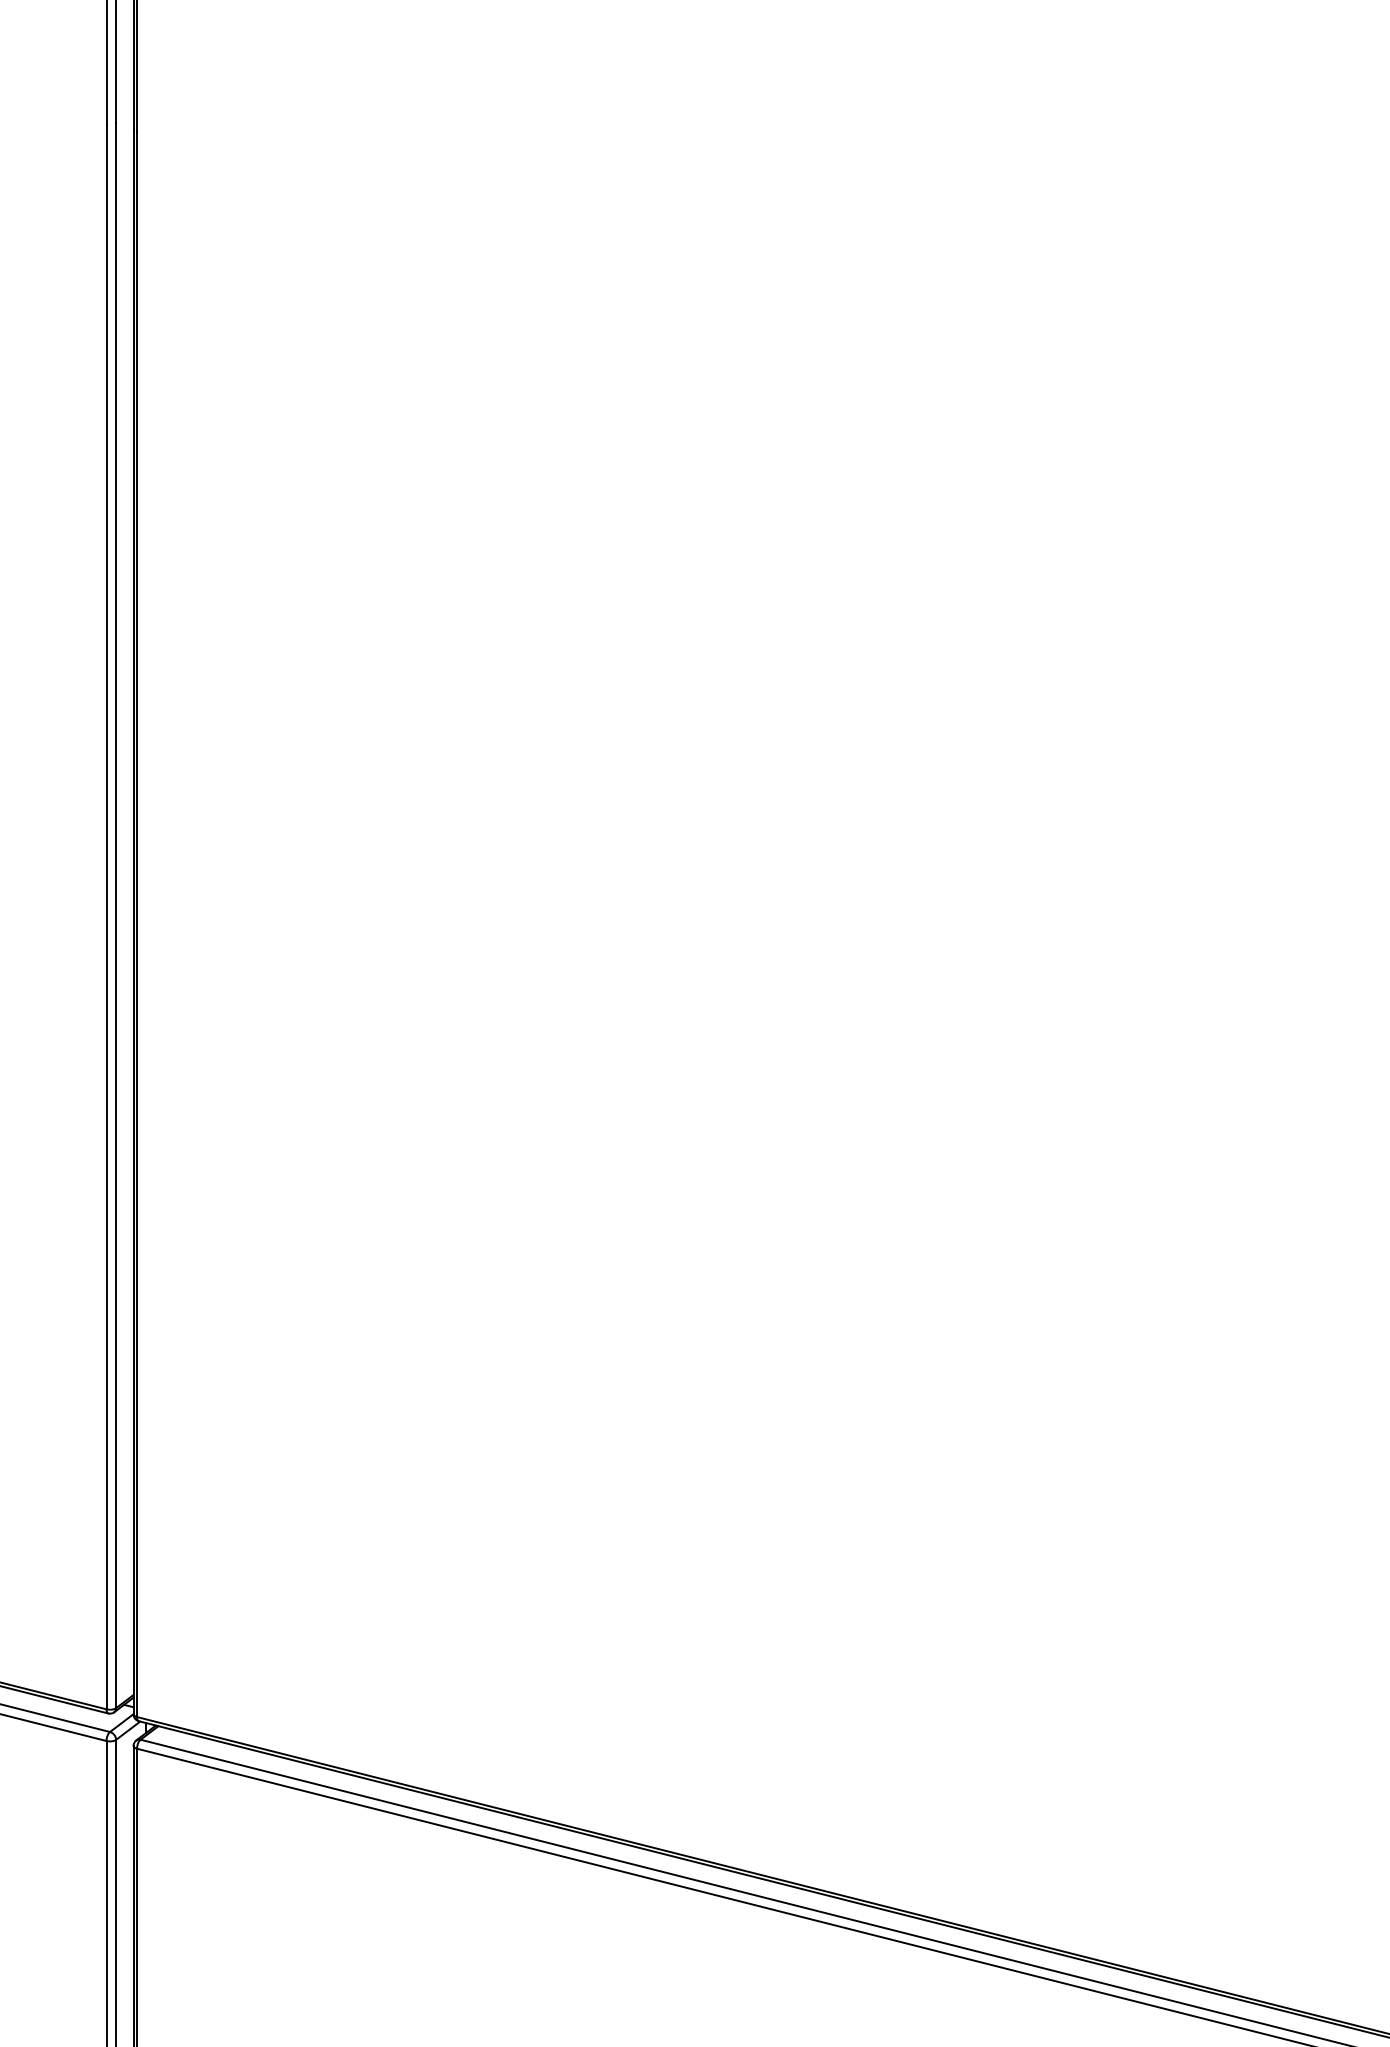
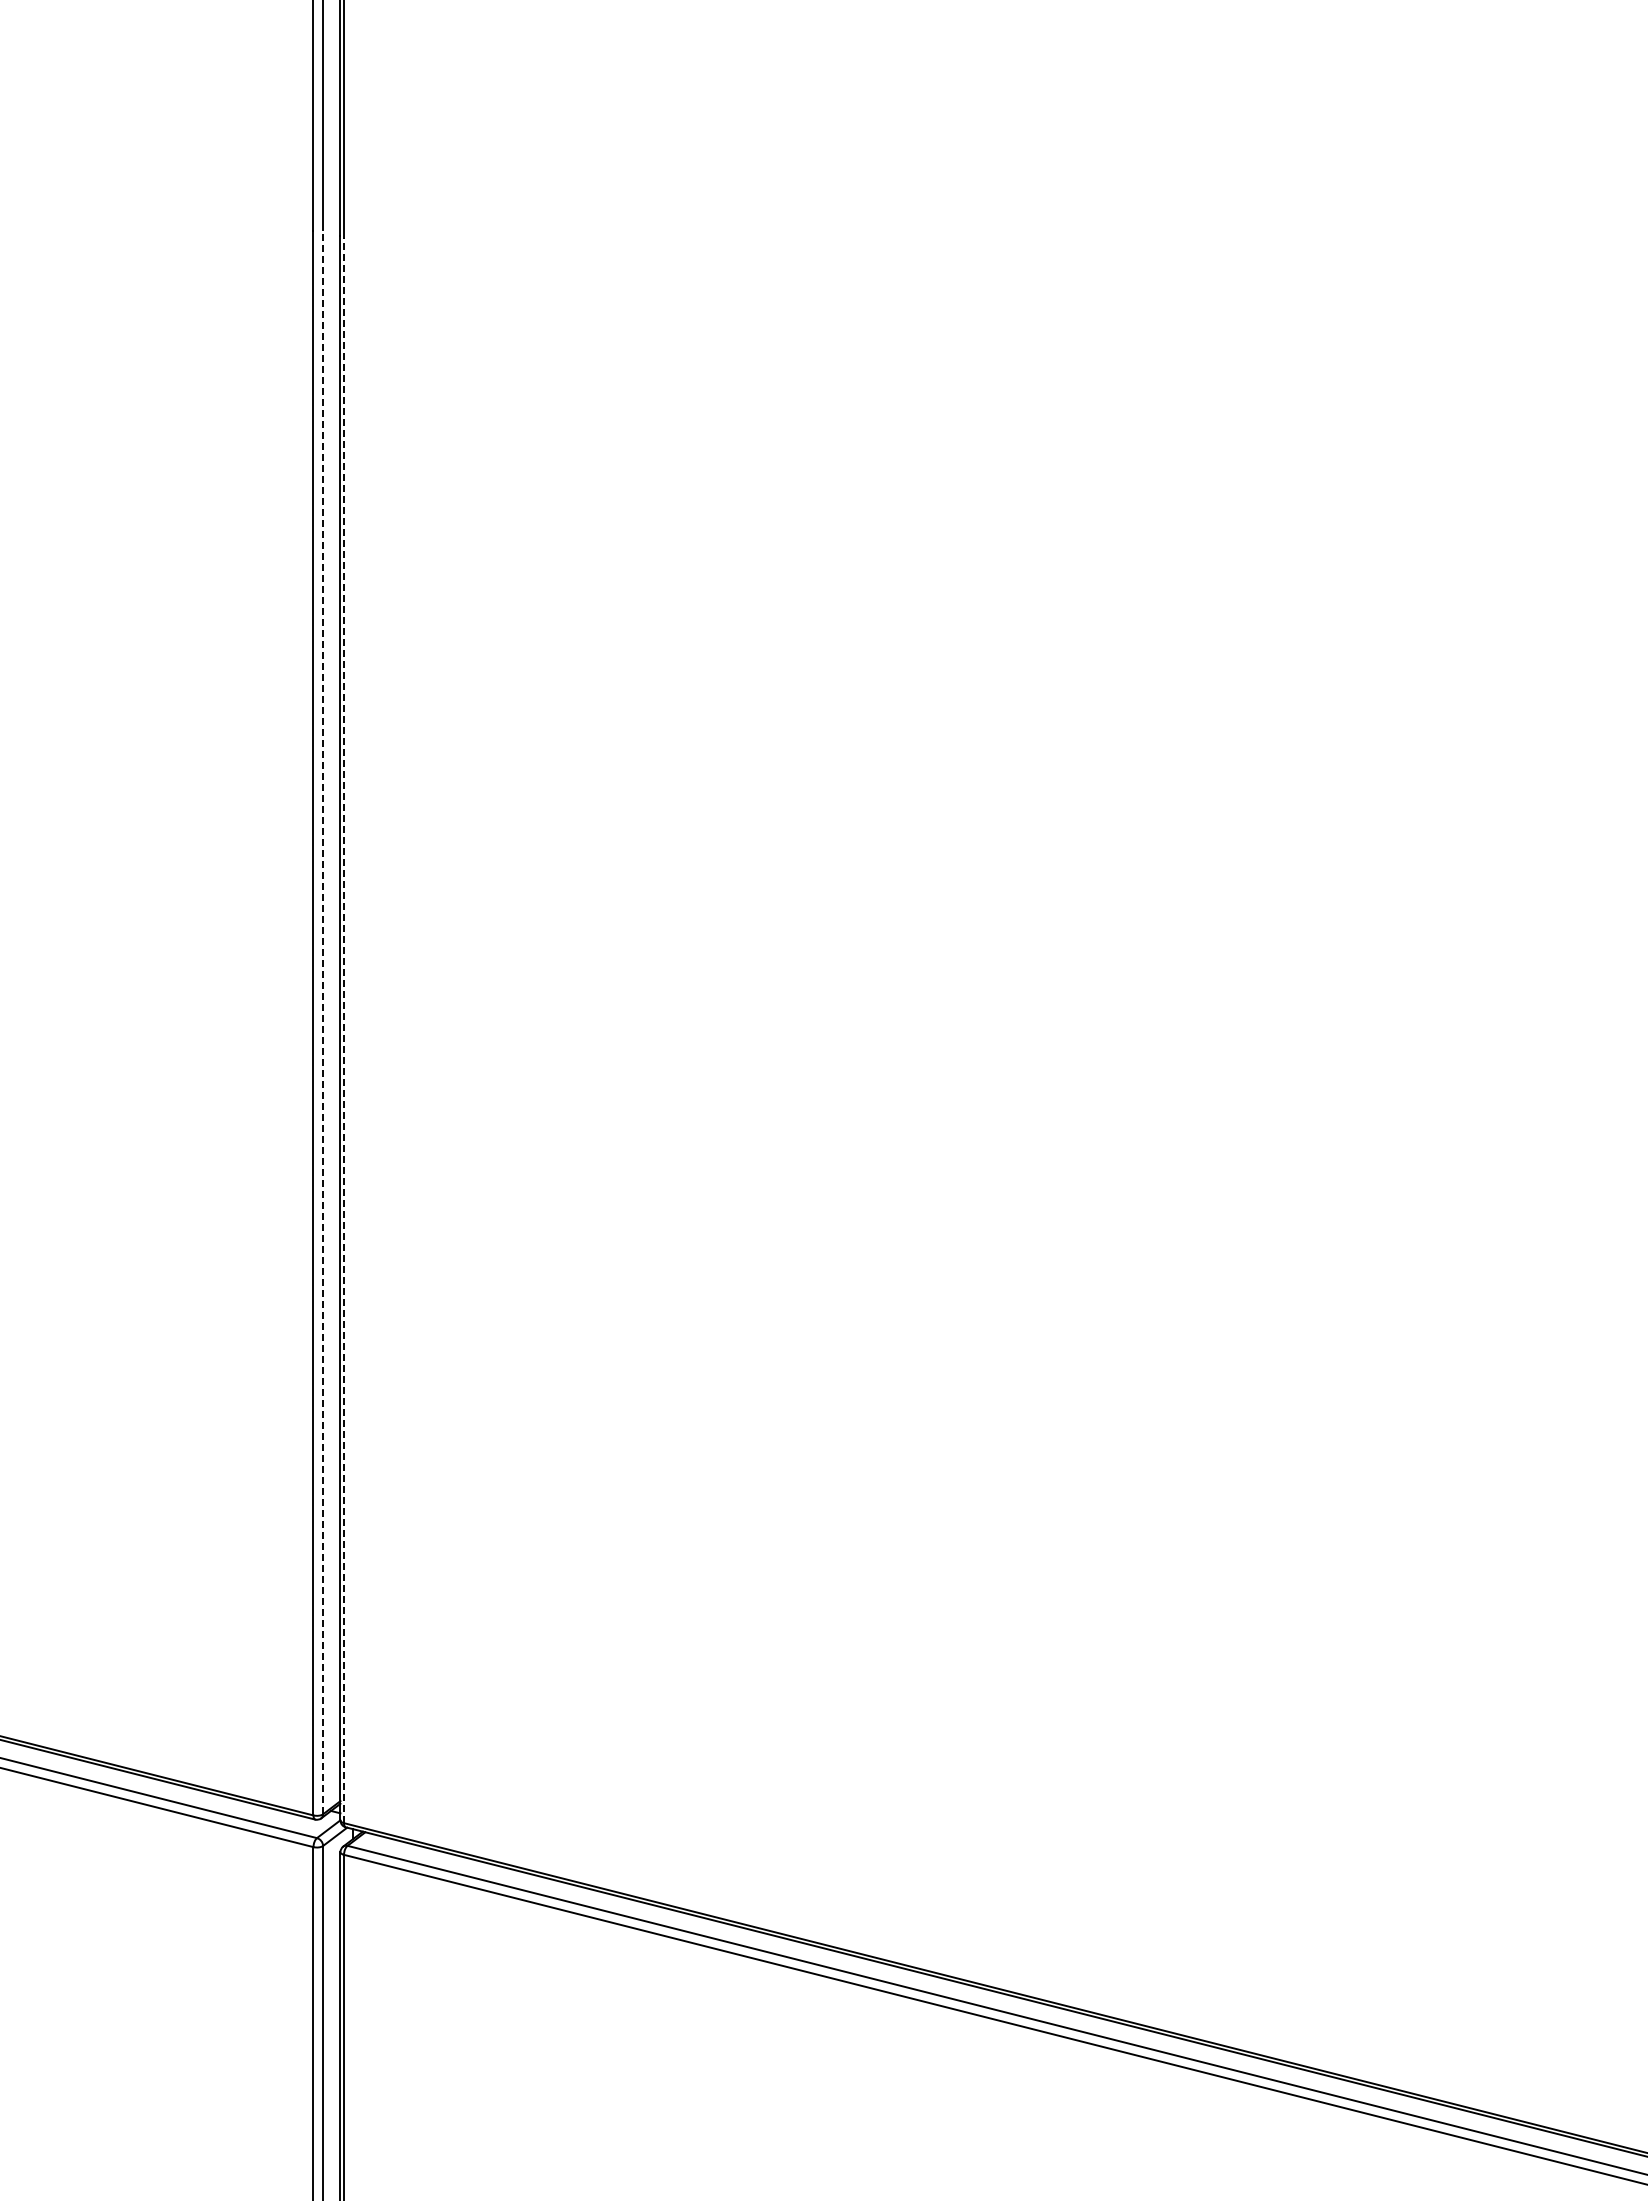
line: (116, 915) -> (323, 1021), solid -> dashed
line: (137, 924) -> (344, 1030), solid -> dashed

